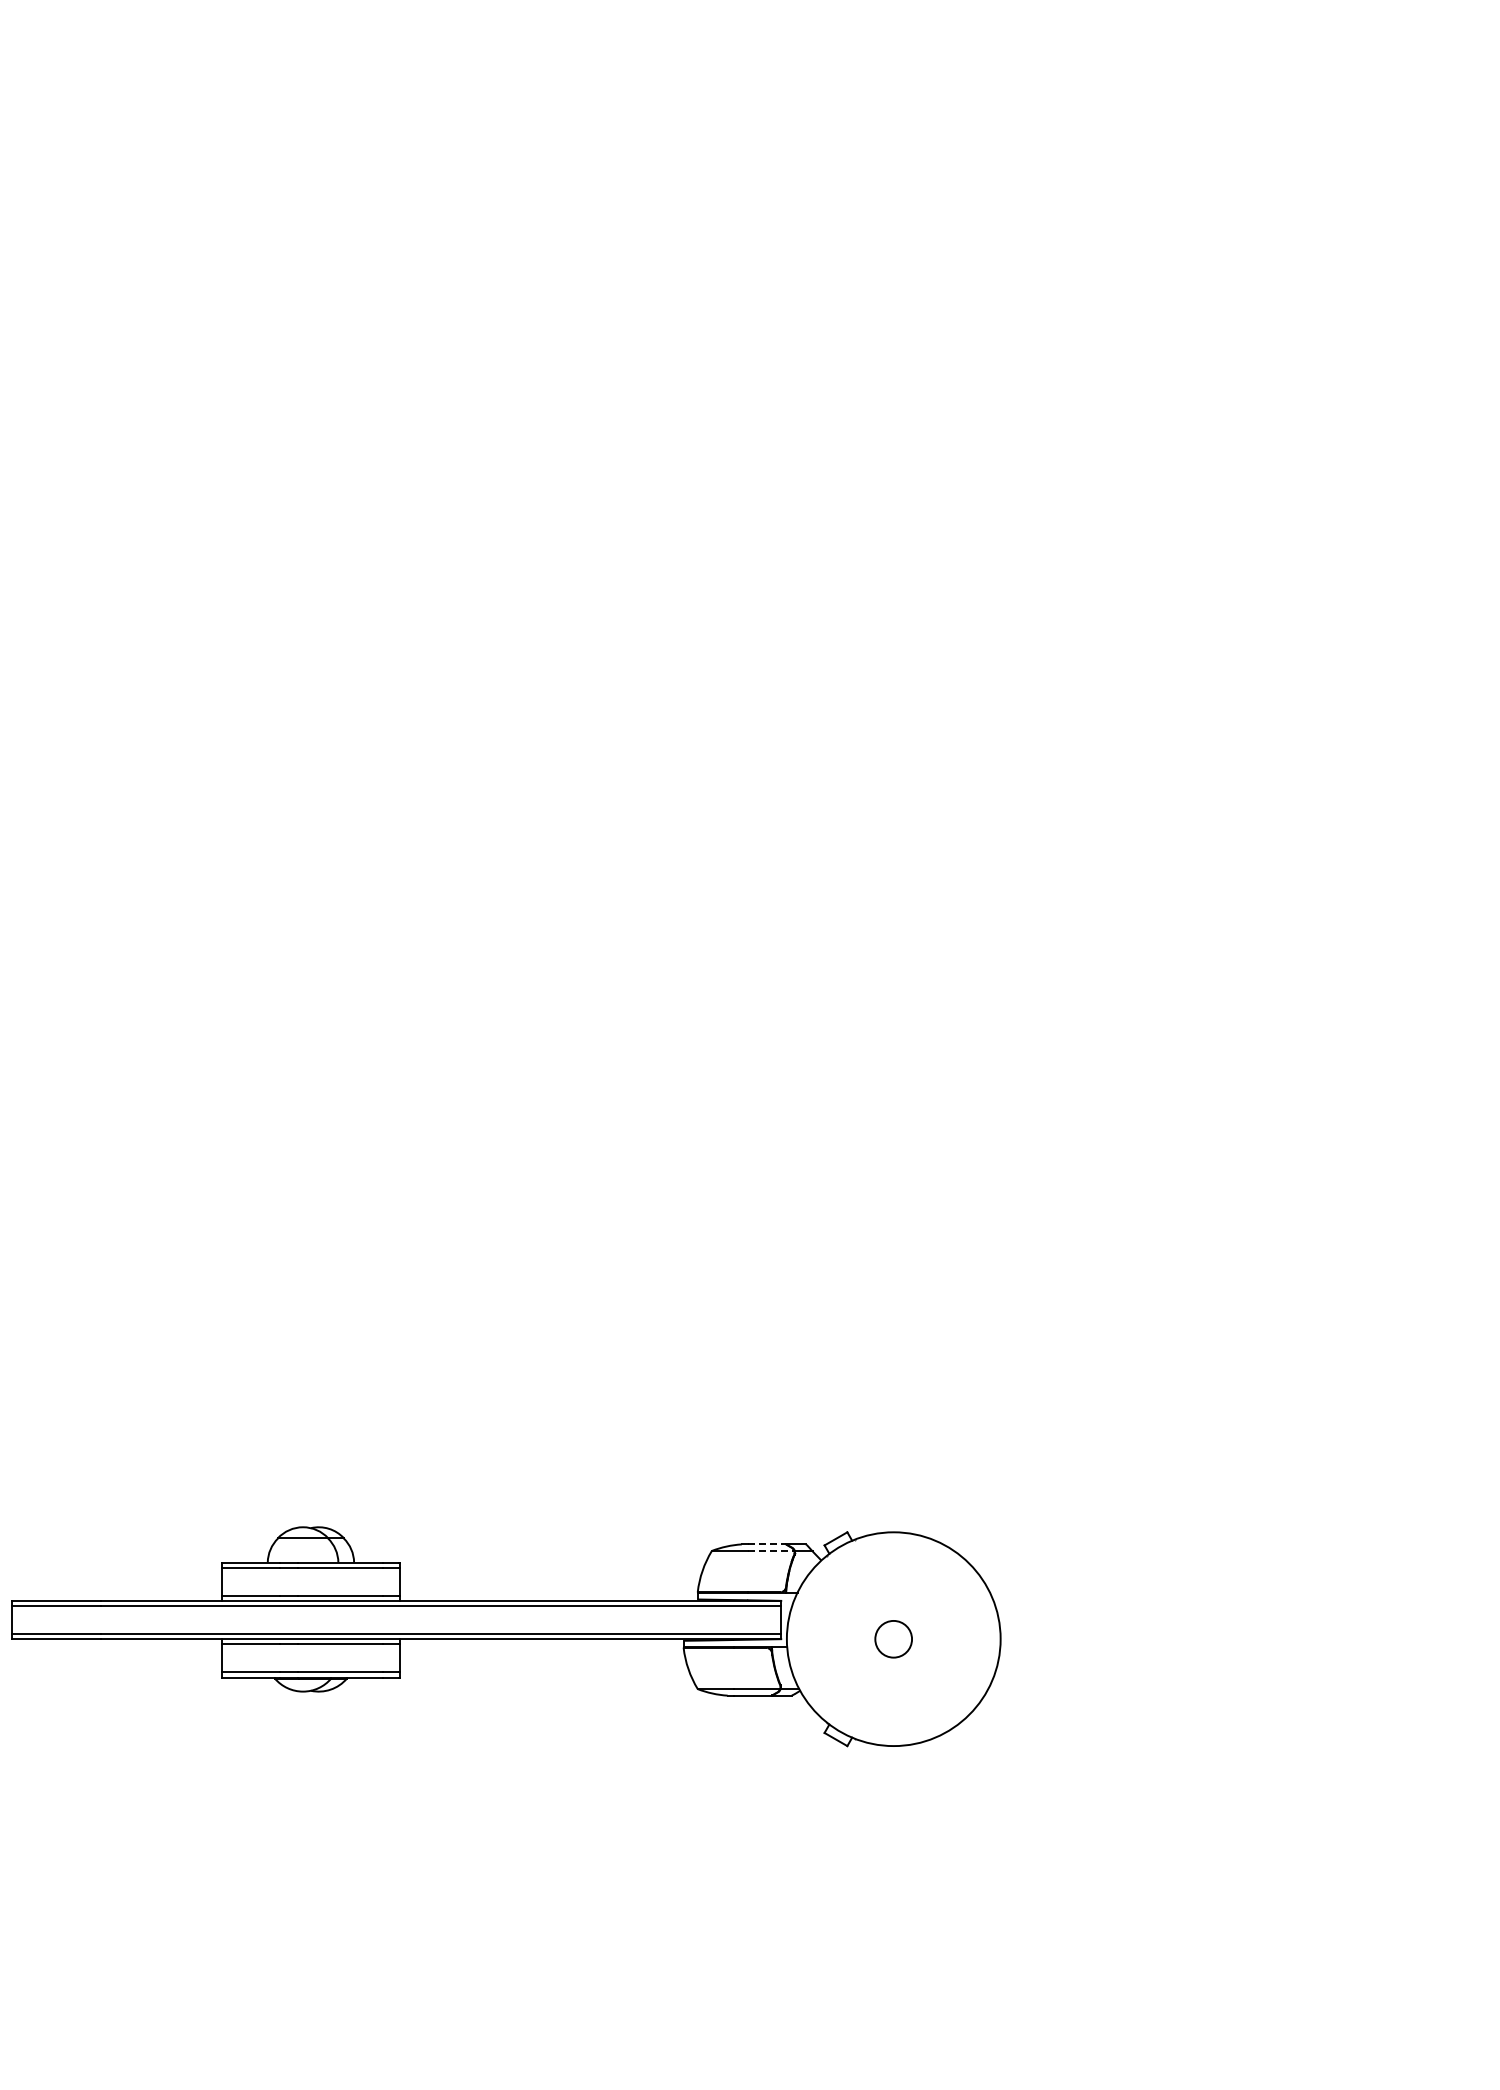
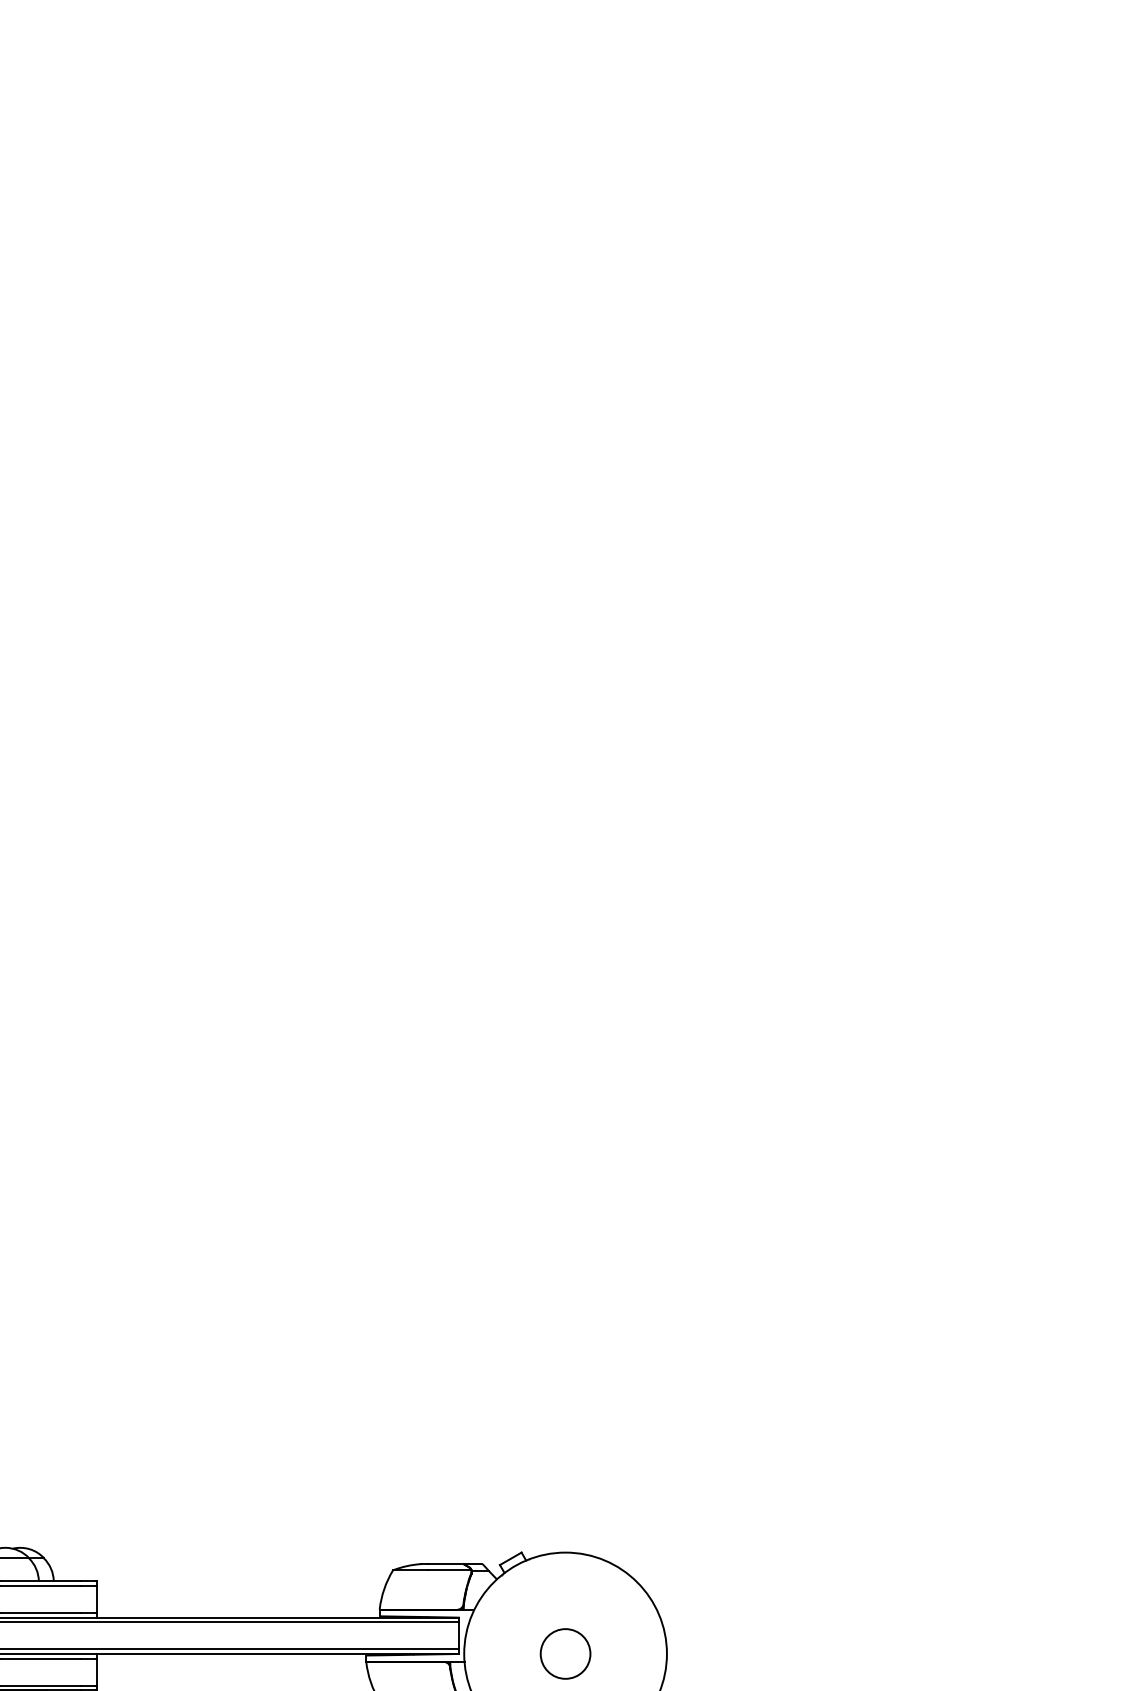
line: (767, 1544) -> (445, 1564), dashed -> solid
line: (771, 1551) -> (449, 1570), dashed -> solid
circle: (893, 1639) -> (565, 1654), size x1.43

